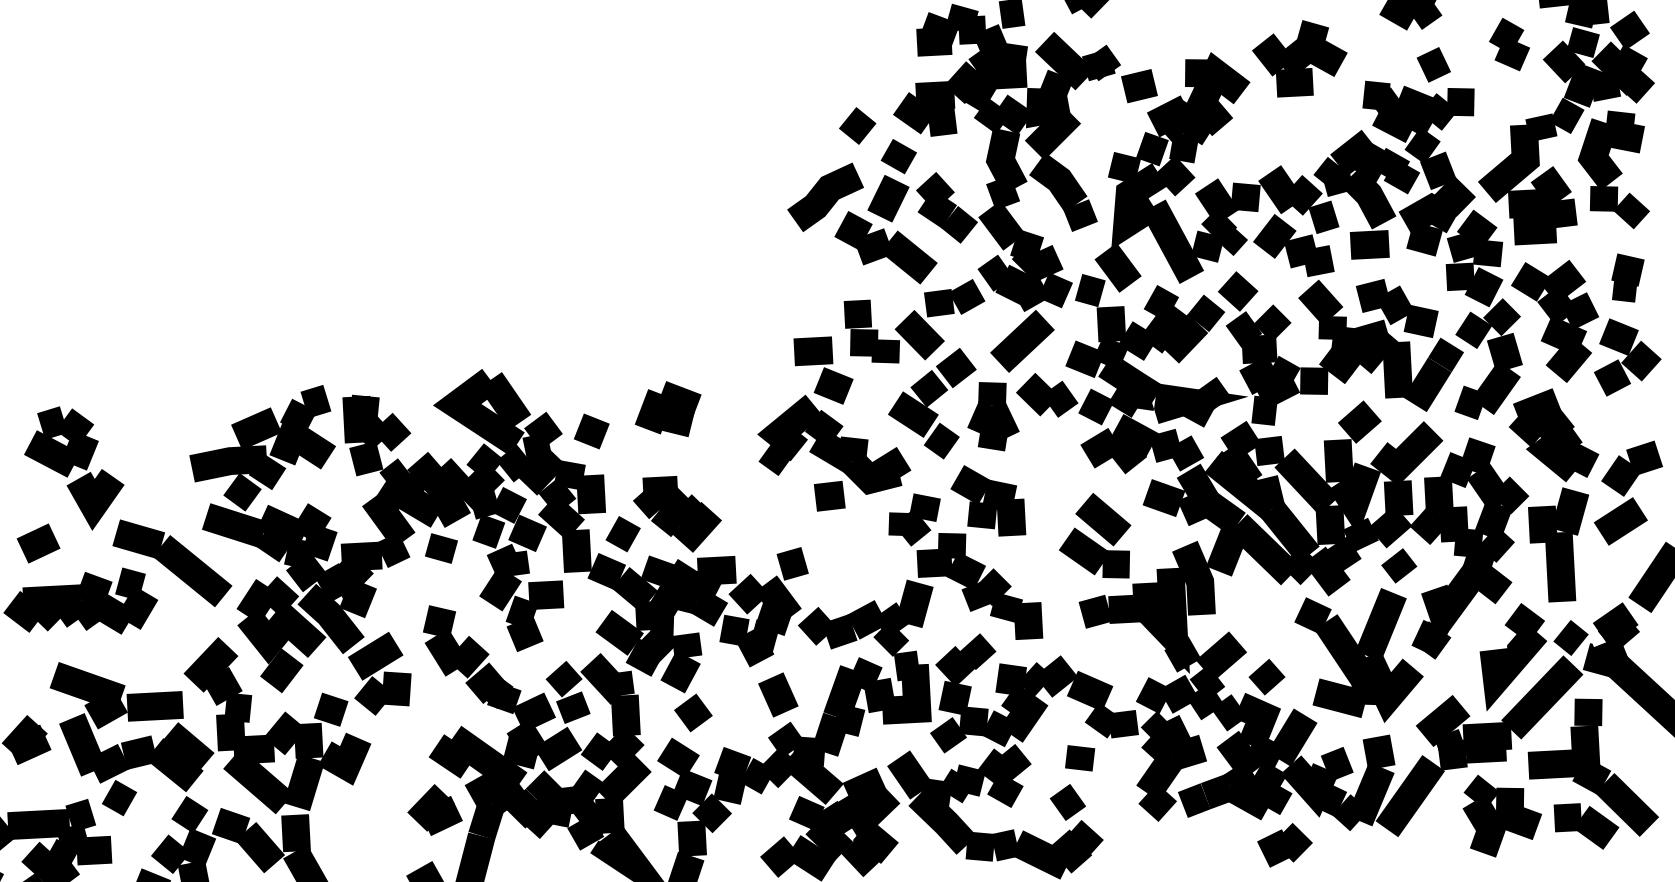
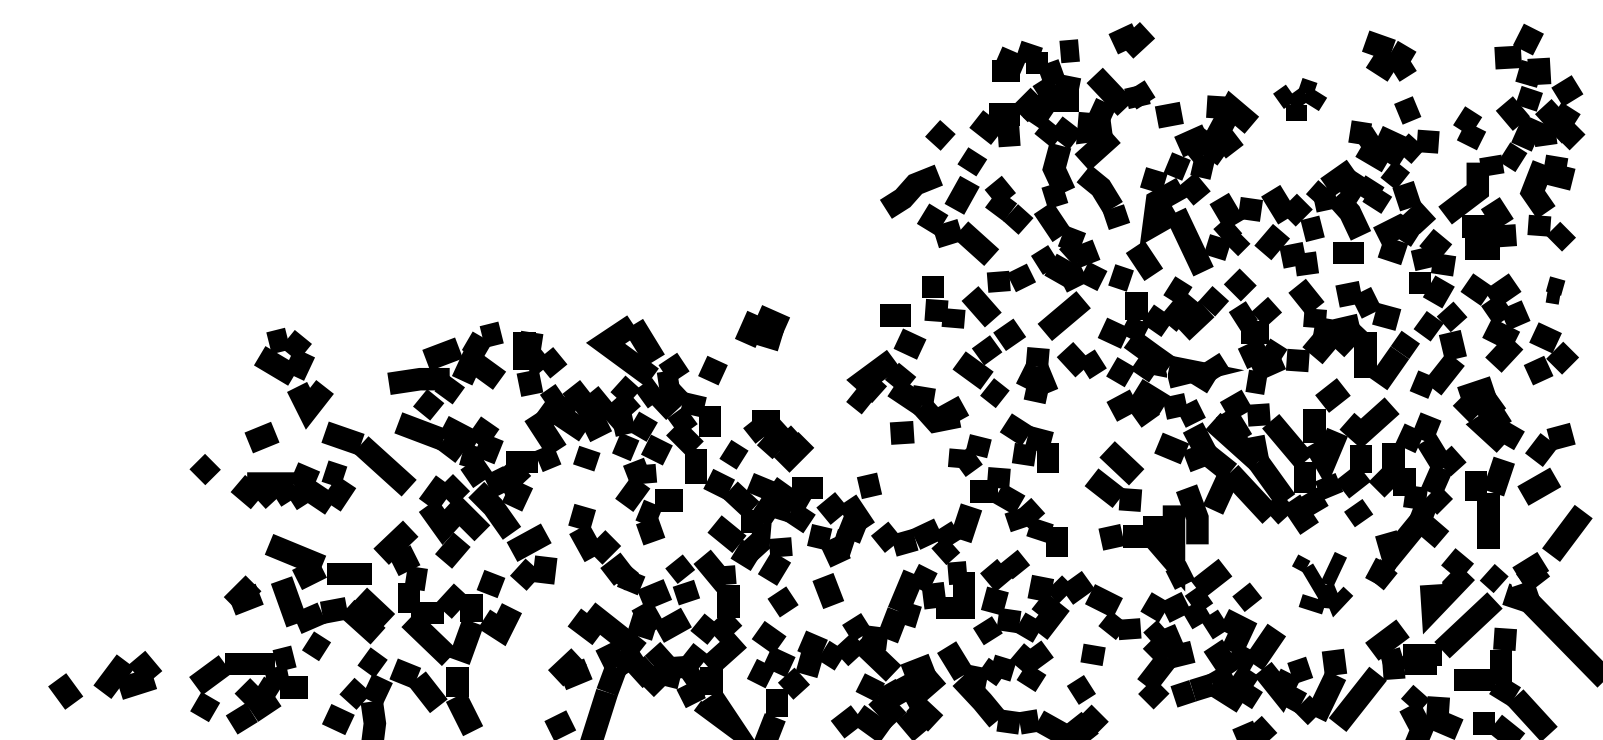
part: (1509, 44) -> (1469, 128), moved
part: (1299, 58) -> (1299, 99), size x0.7
part: (1628, 277) -> (1555, 290), size x0.7
part: (668, 410) -> (762, 328), moved
part: (1359, 656) -> (1322, 584), size x0.6
line: (777, 694) -> (827, 590), moved

